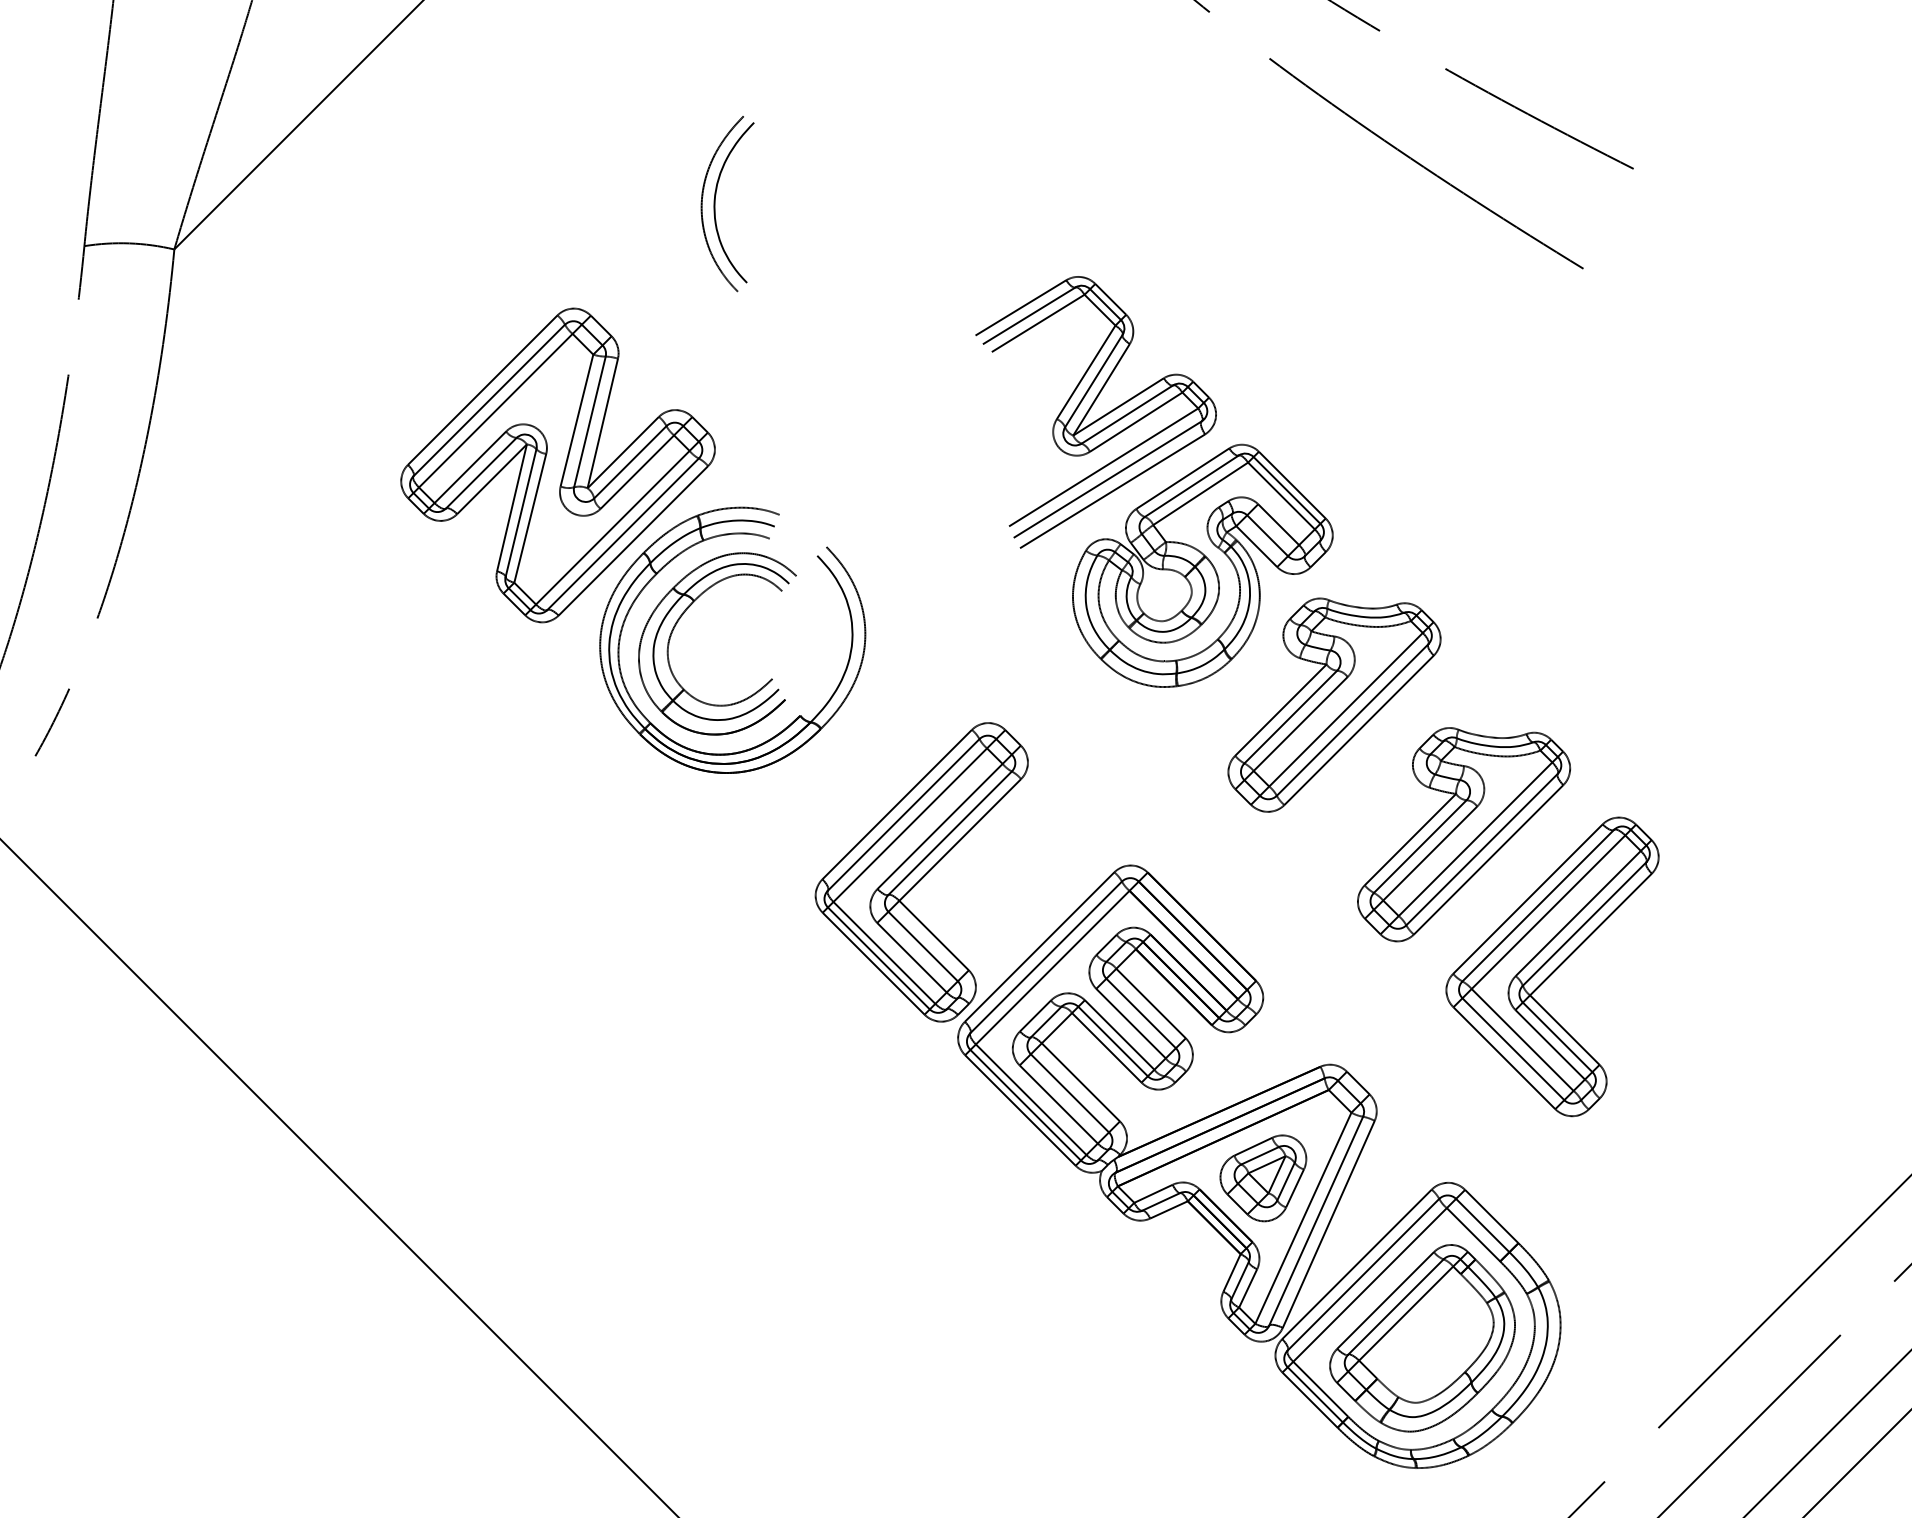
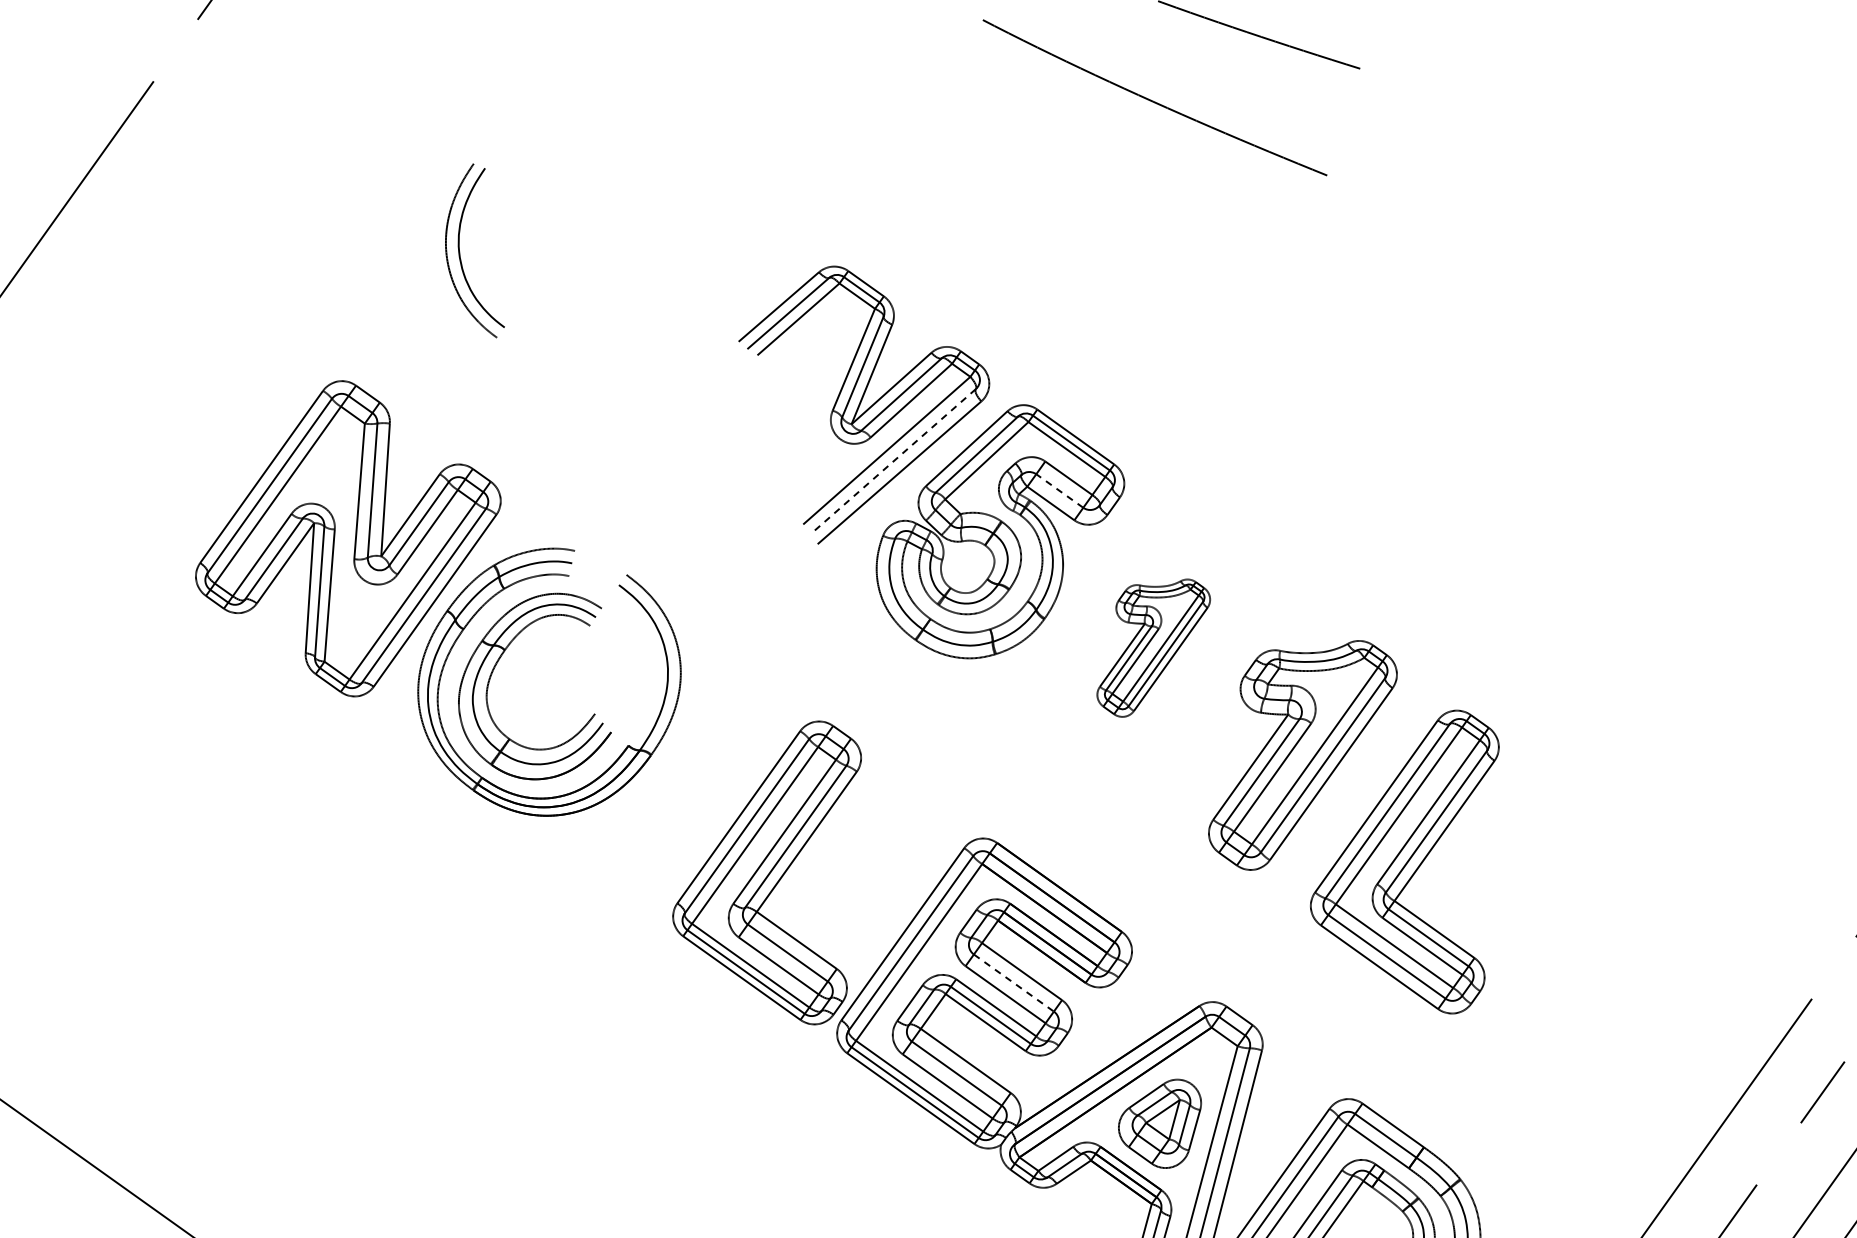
line: (1107, 479) -> (892, 461), solid -> dashed
line: (1267, 535) -> (1059, 490), solid -> dashed
part: (1334, 704) -> (1153, 646), size x0.6
line: (1141, 1013) -> (1014, 983), solid -> dashed

